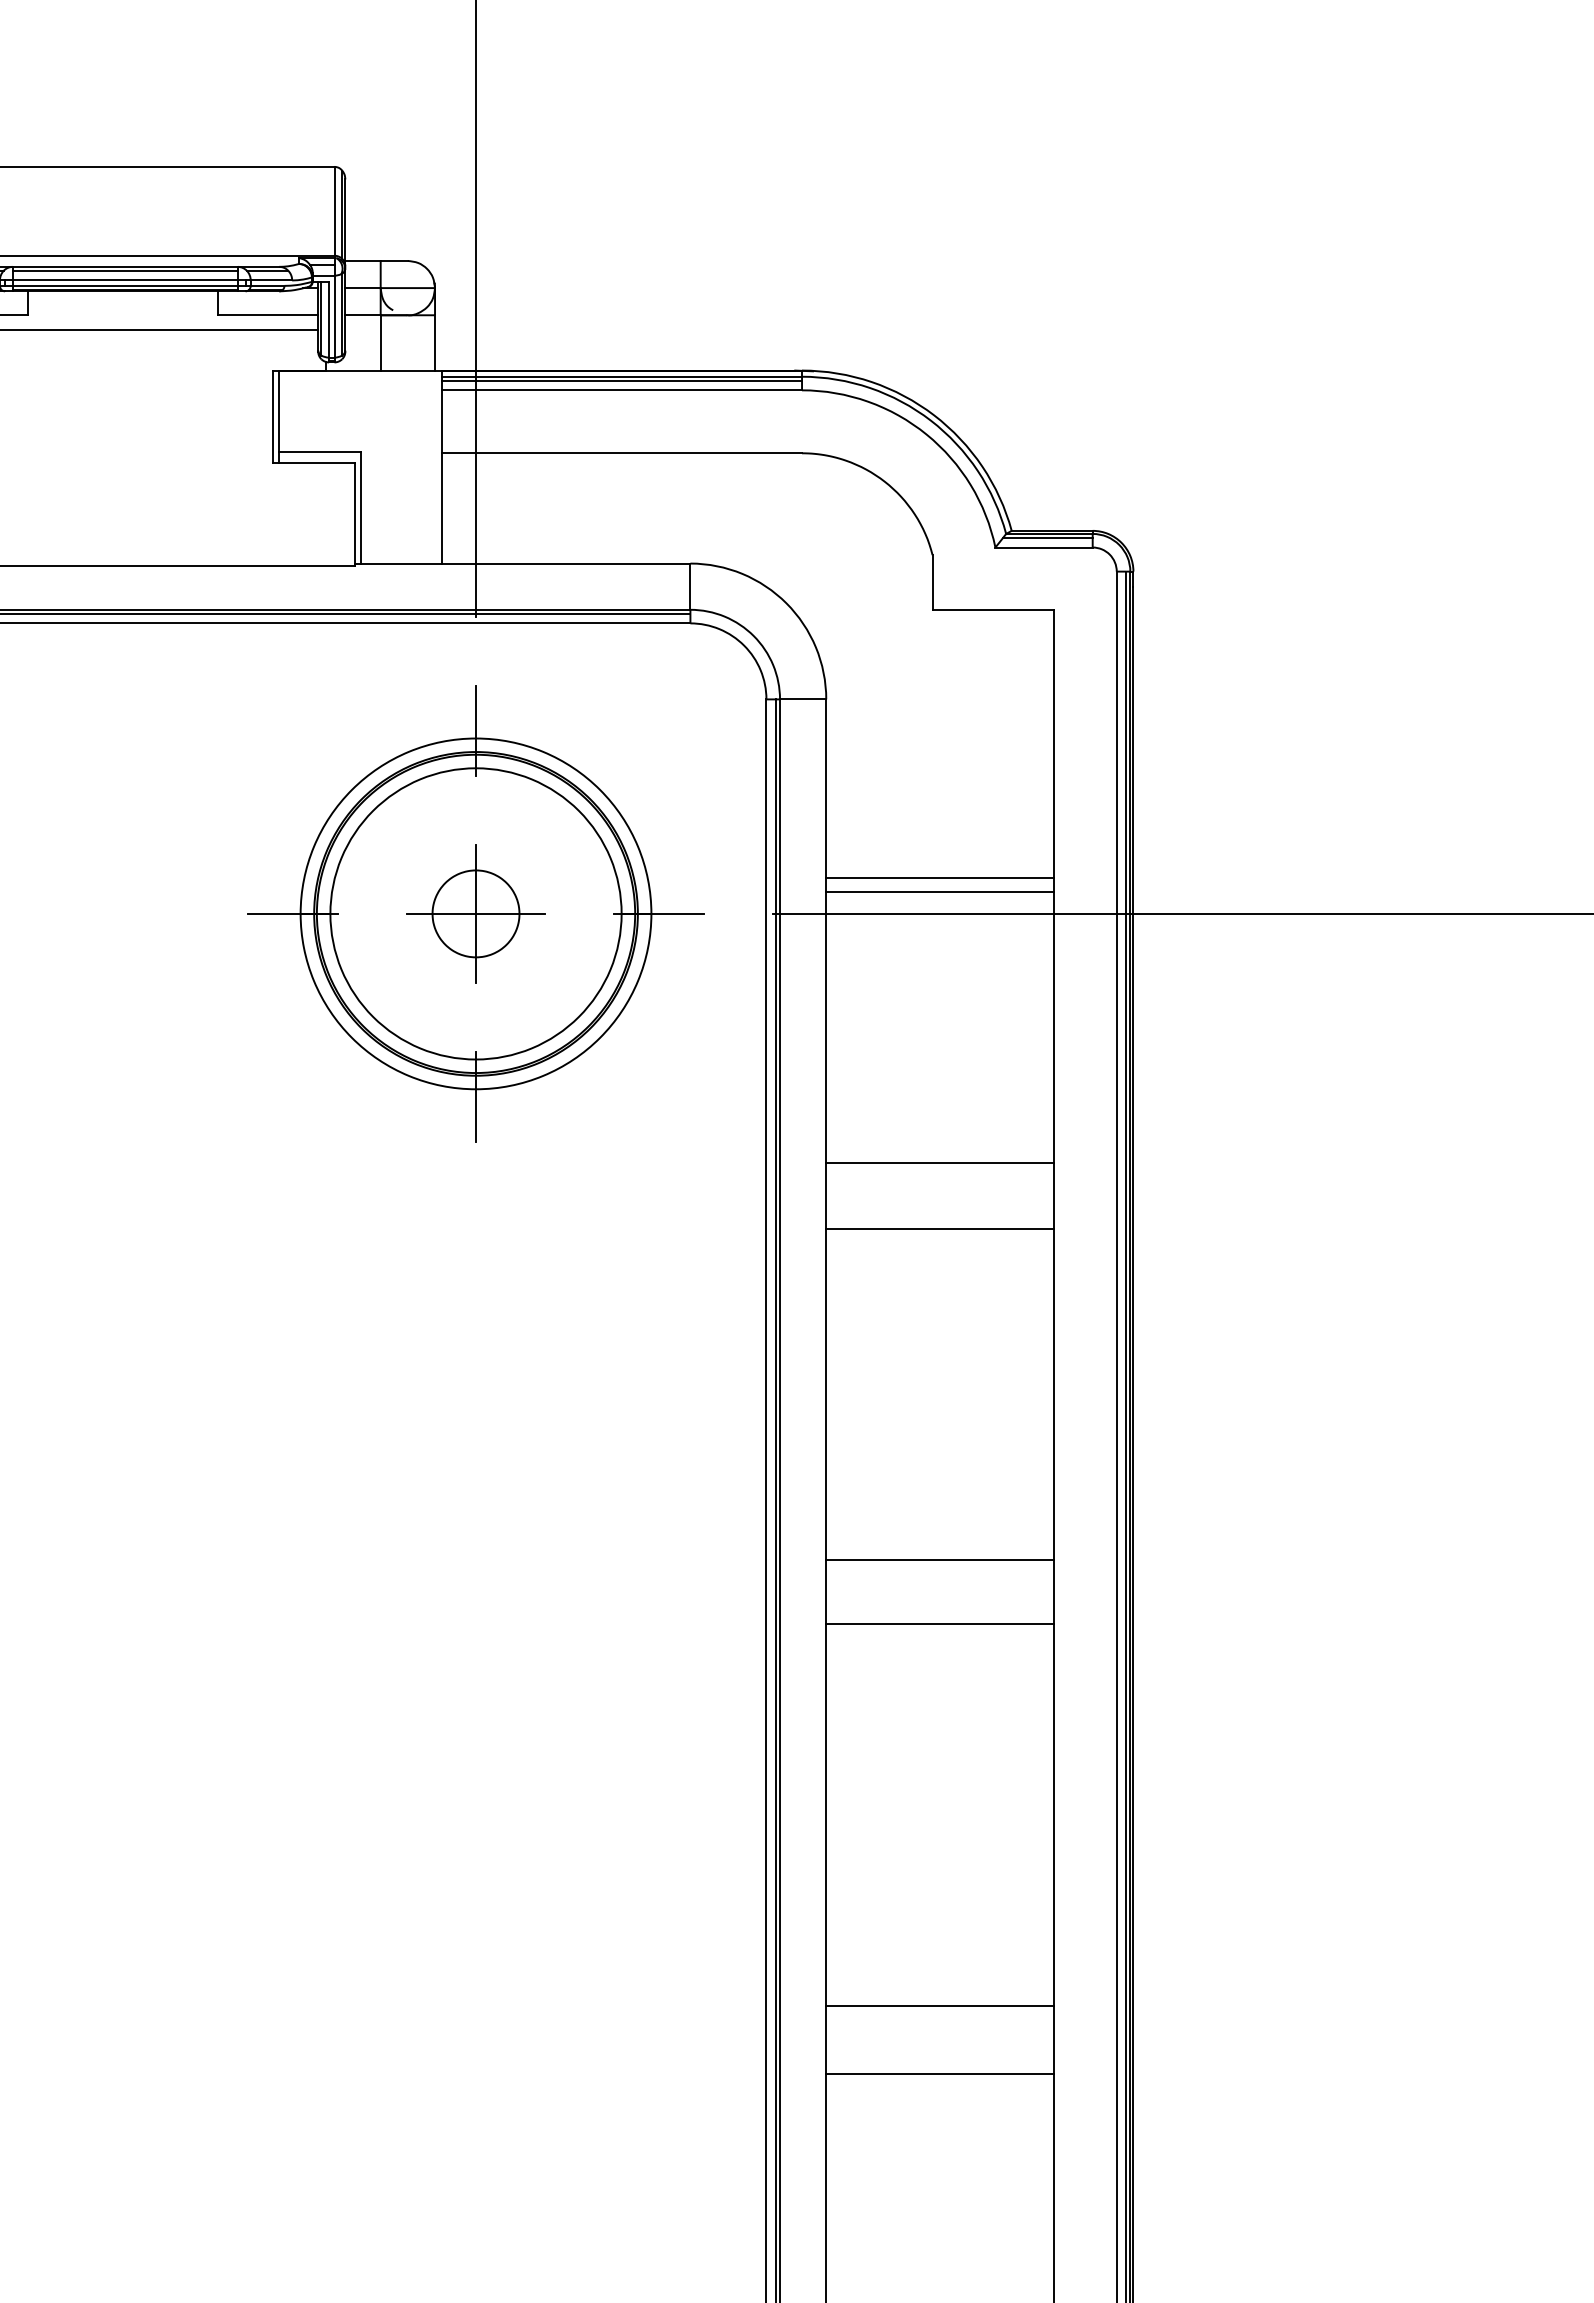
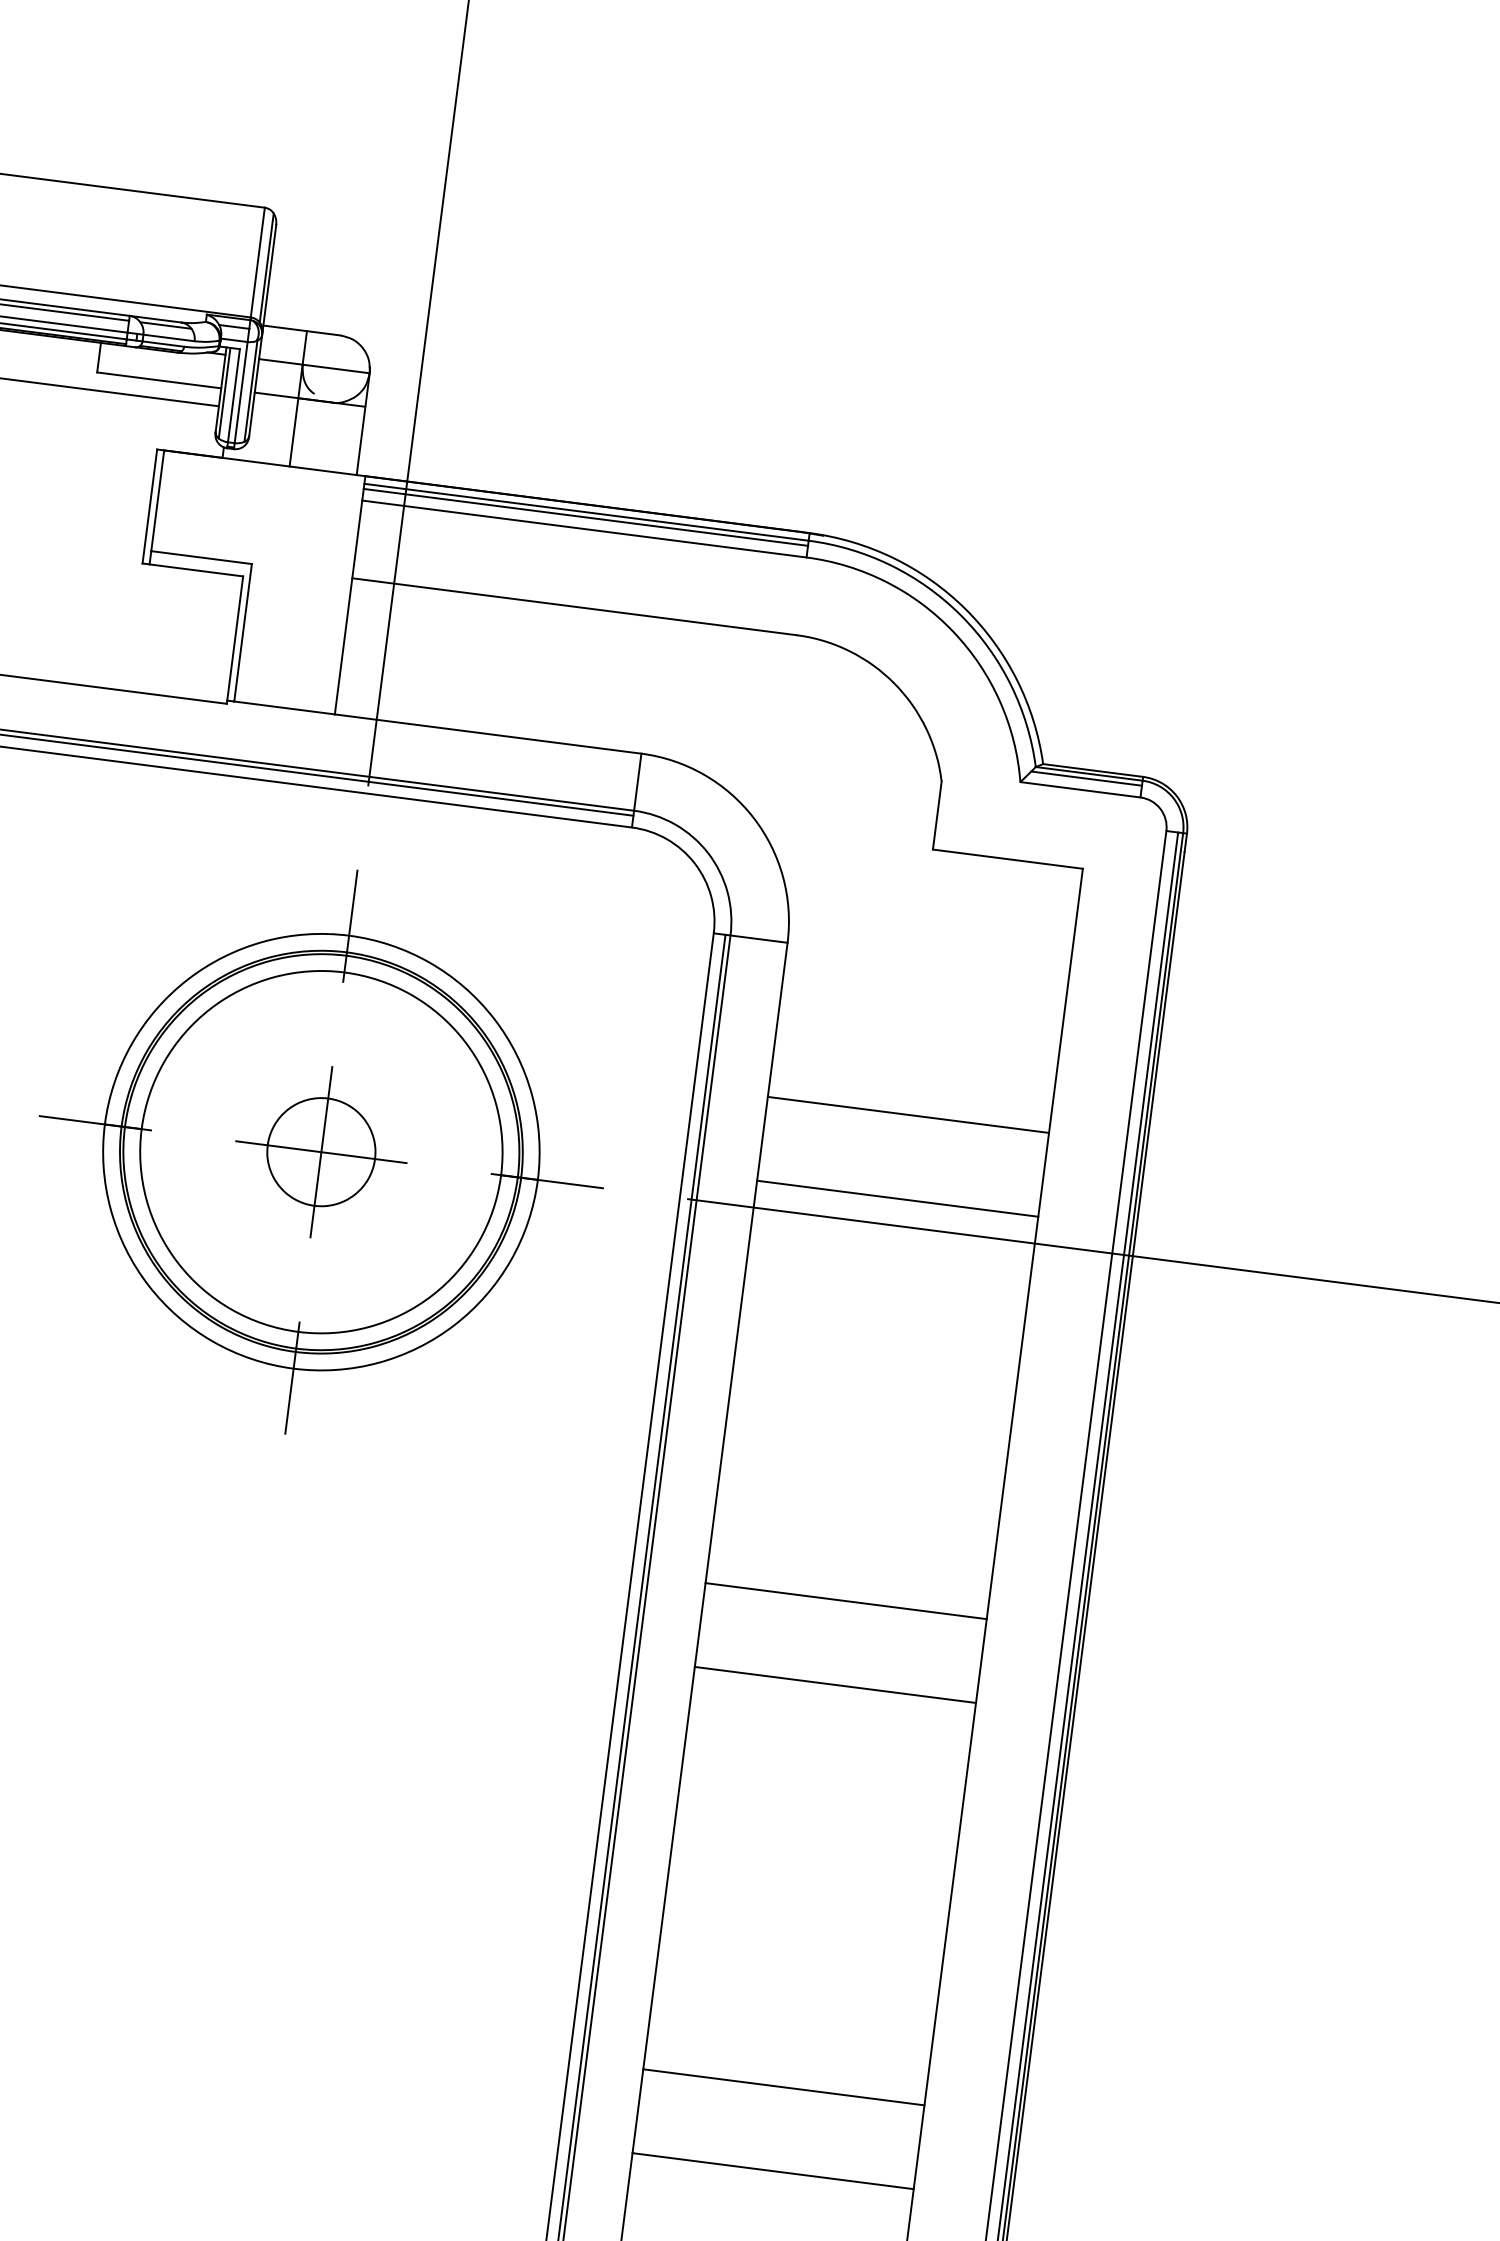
line: (940, 878) -> (908, 1115), moved
line: (940, 1163) -> (846, 1601), moved
line: (940, 1229) -> (835, 1685), moved
line: (940, 1560) -> (784, 2087), moved
line: (940, 1623) -> (773, 2170), moved

